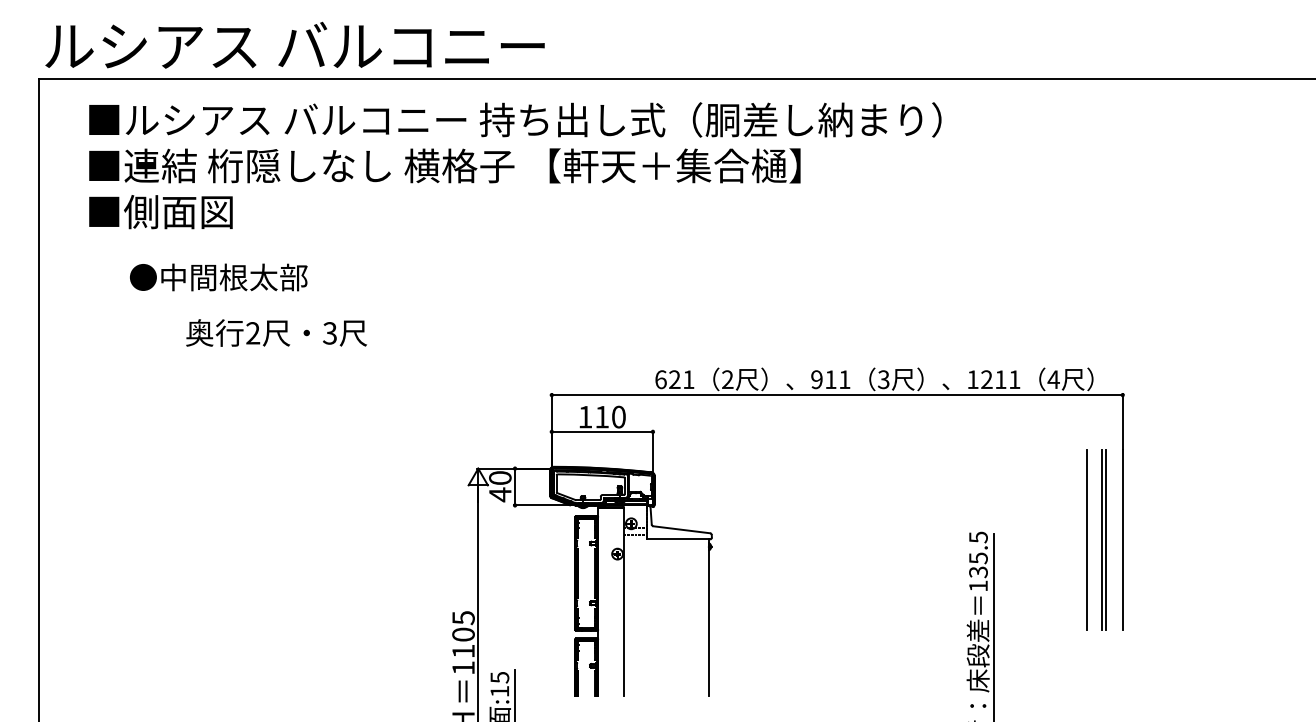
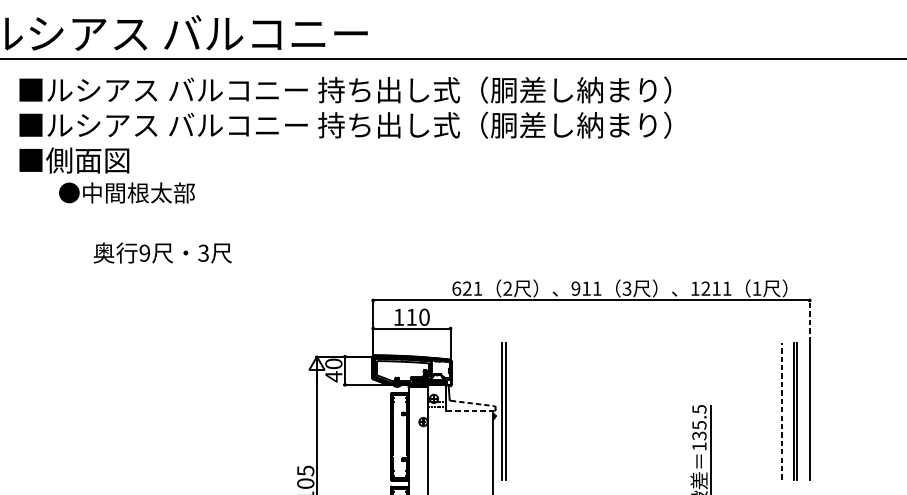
text: (532, 165) -> (358, 124), ■連結 桁隠しなし 横格子 【軒天＋集合樋】 -> ■ルシアス バルコニー 持ち出し式（胴差し納まり）
text: (218, 277) -> (126, 192), moved
text: (253, 333) -> (145, 253), 2 -> 9
text: (1053, 379) -> (756, 288), 4 -> 1
line: (1122, 421) -> (809, 320), solid -> dashed
line: (681, 529) -> (472, 403), solid -> dashed
line: (678, 539) -> (470, 410), solid -> dashed
part: (722, 539) -> (503, 410), added
line: (1086, 539) -> (782, 410), solid -> dashed

